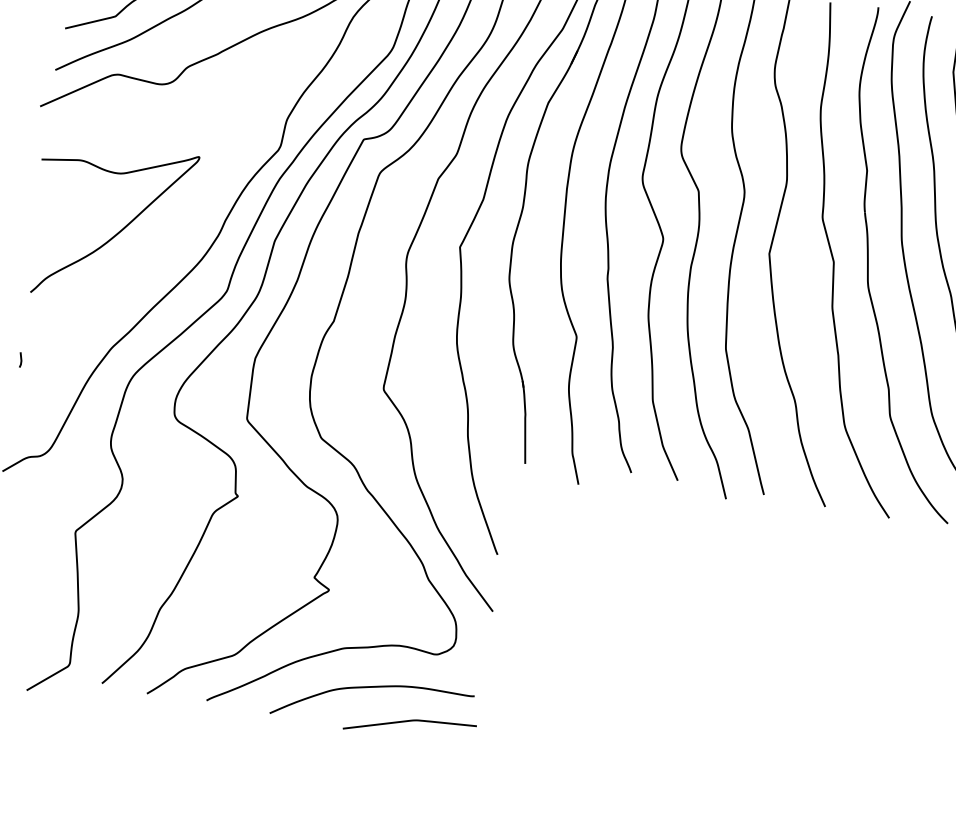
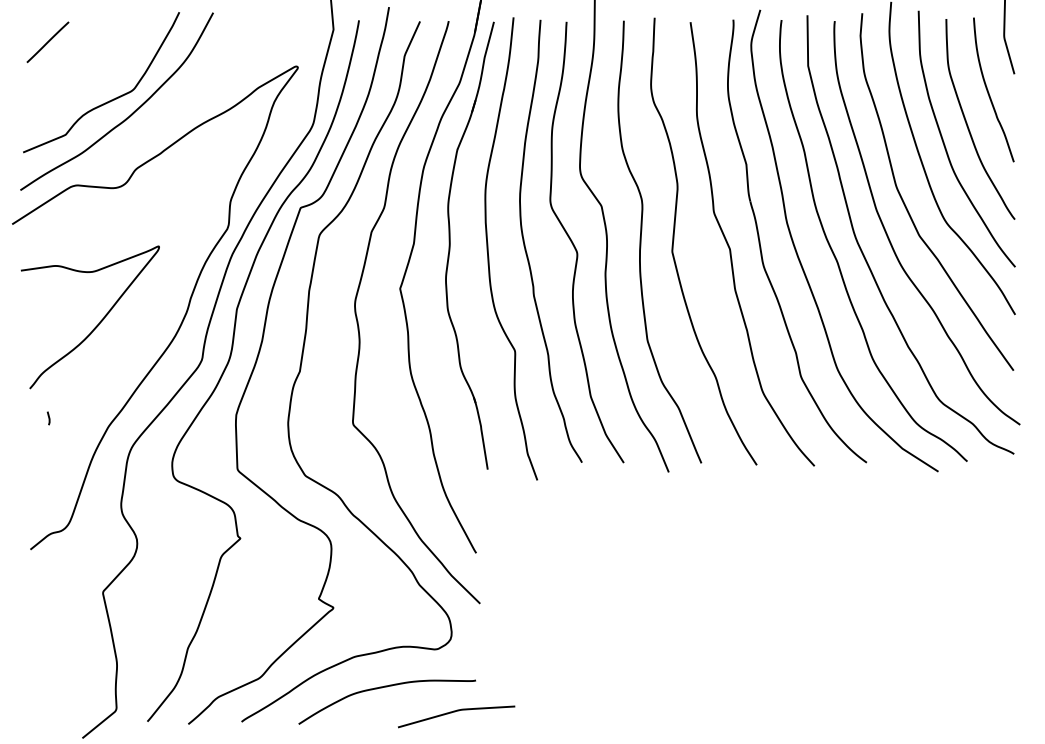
line: (20, 360) -> (48, 418), moved
curve: (409, 722) -> (455, 712), moved

